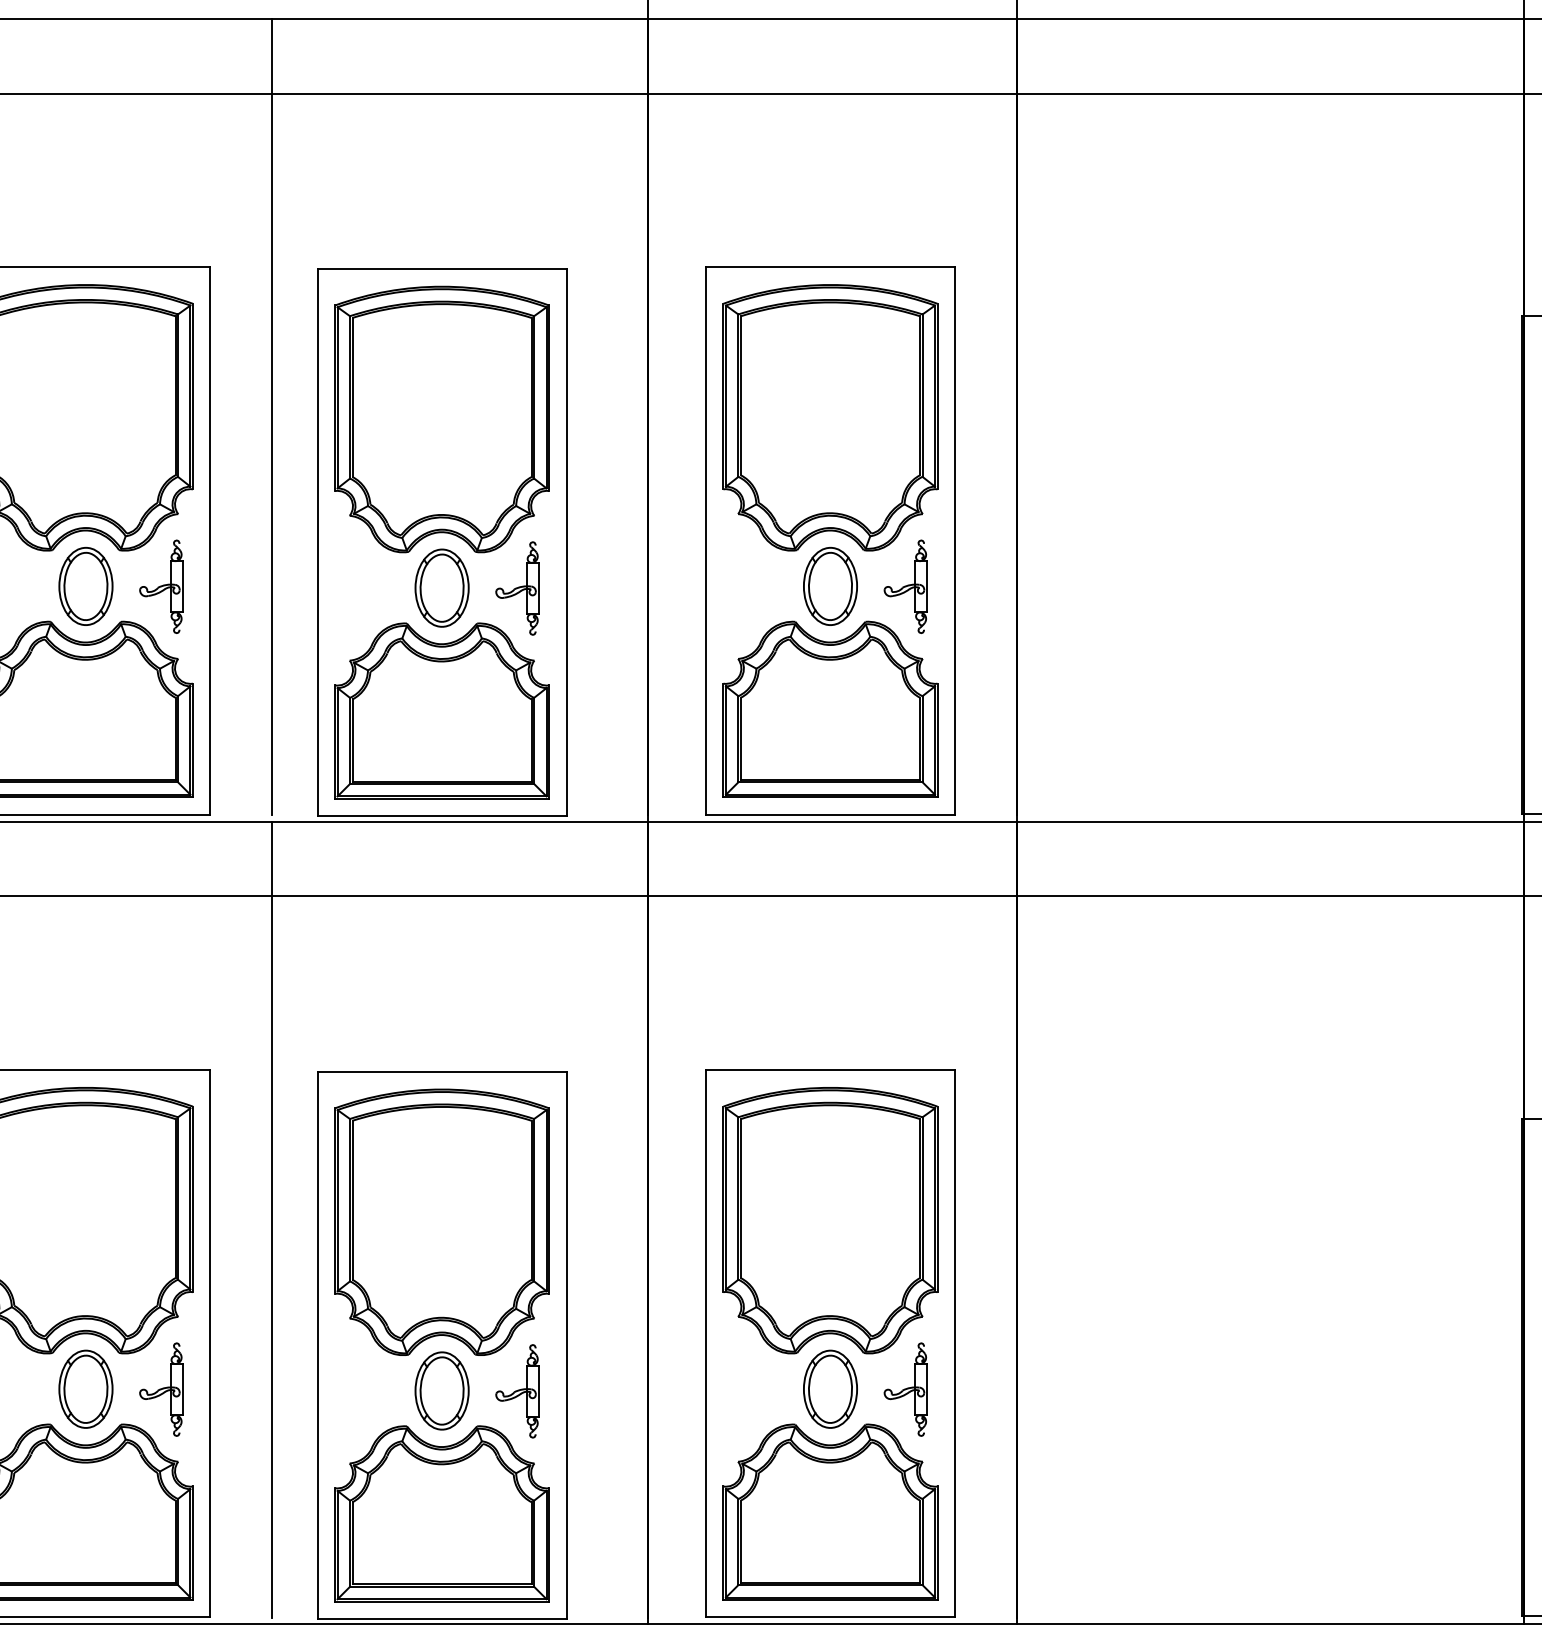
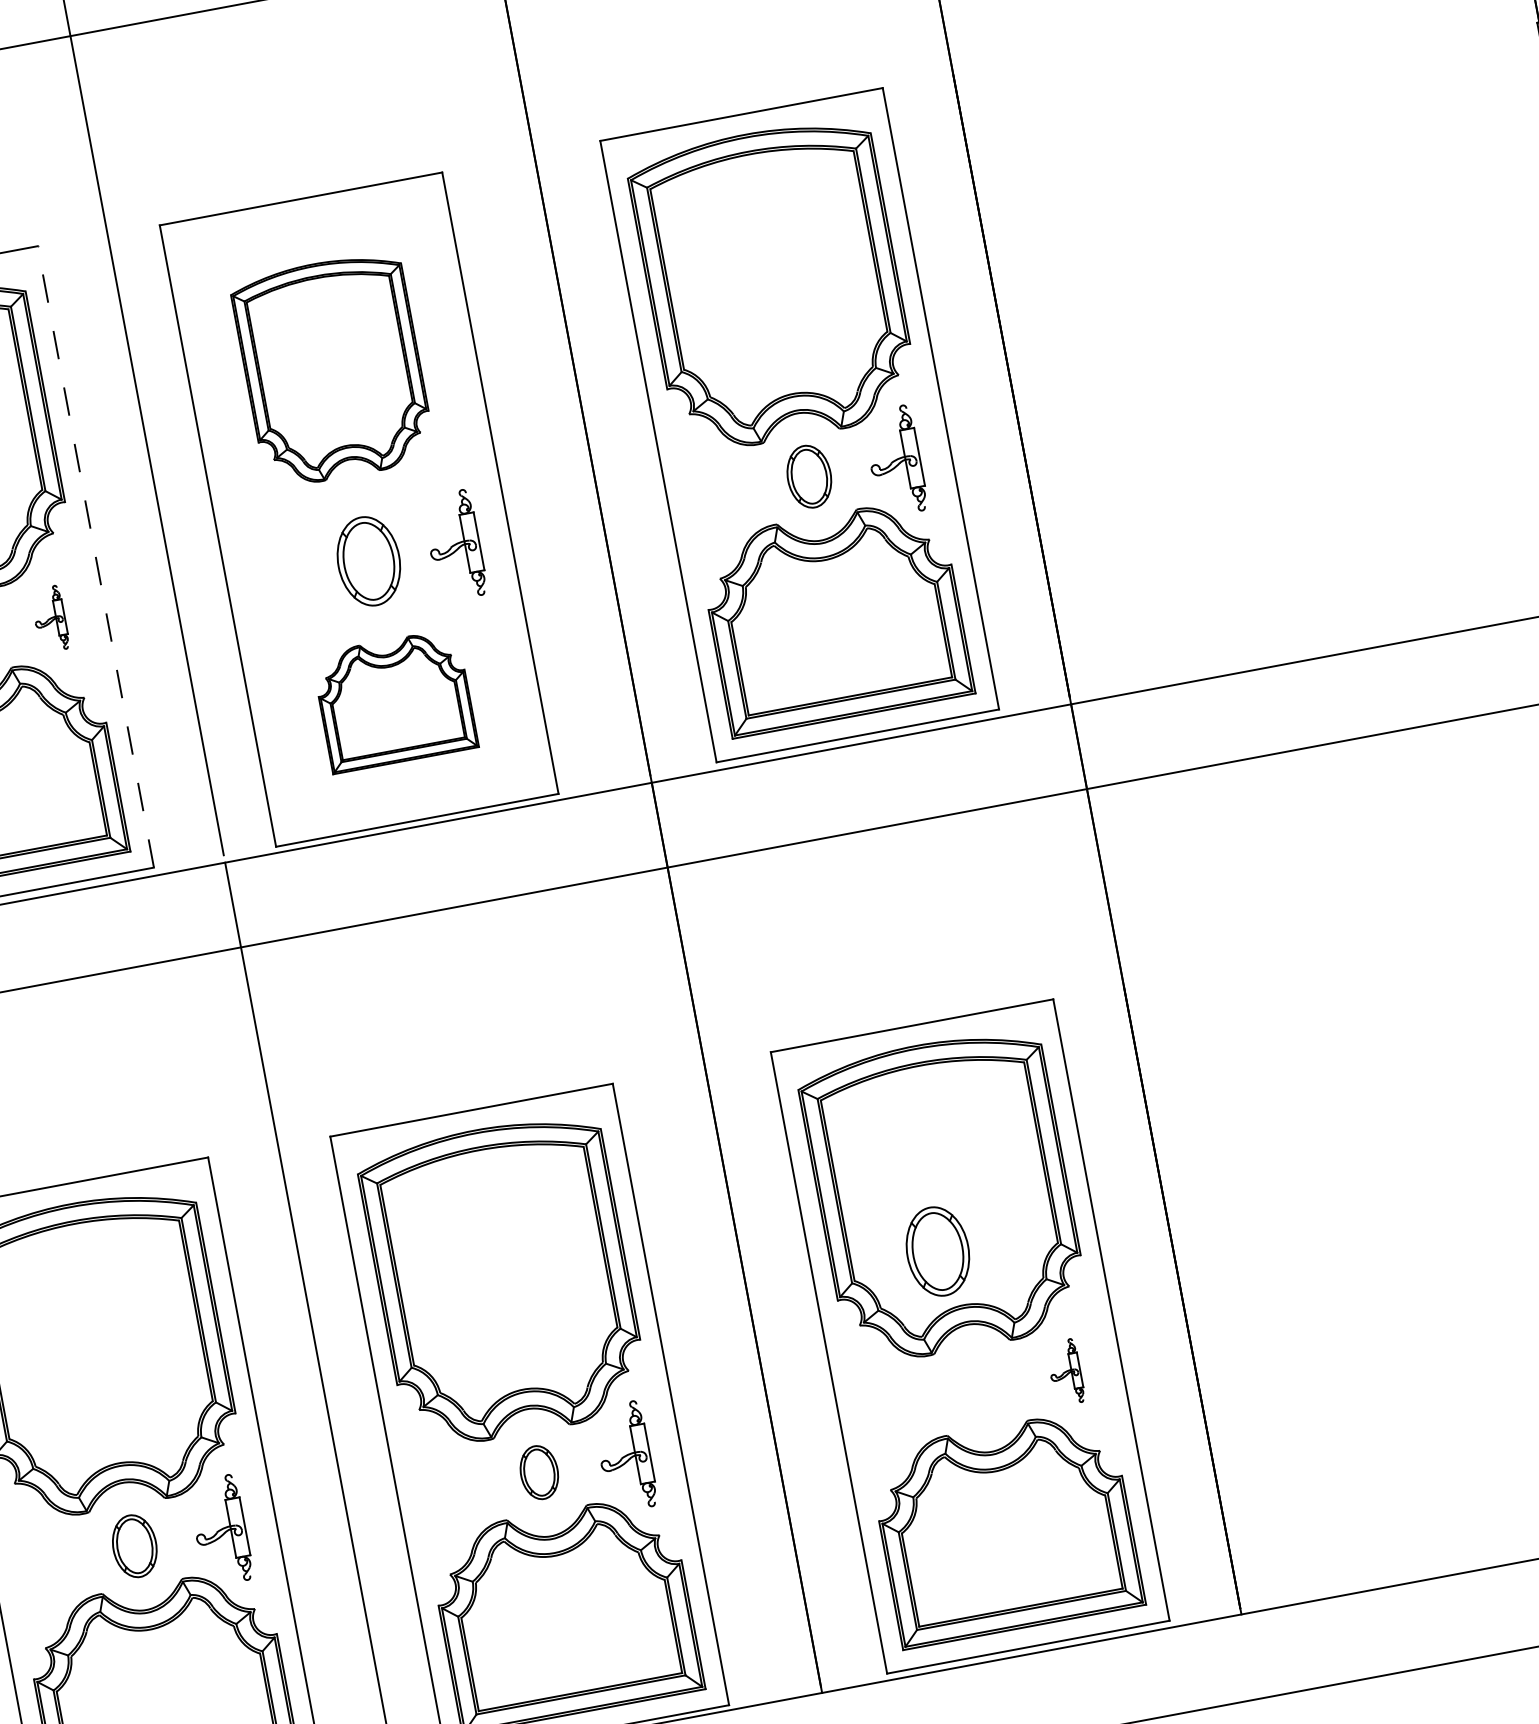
part: (441, 419) -> (332, 370), size x0.7
line: (210, 540) -> (95, 556), solid -> dashed
part: (830, 585) -> (809, 475), size x0.7
part: (161, 586) -> (50, 619), size x0.6
part: (441, 710) -> (394, 700), size x0.6
part: (85, 1388) -> (134, 1545), size x0.7
part: (830, 1388) -> (937, 1250), moved
part: (905, 1389) -> (1065, 1372), size x0.6
part: (441, 1390) -> (538, 1472), size x0.6

